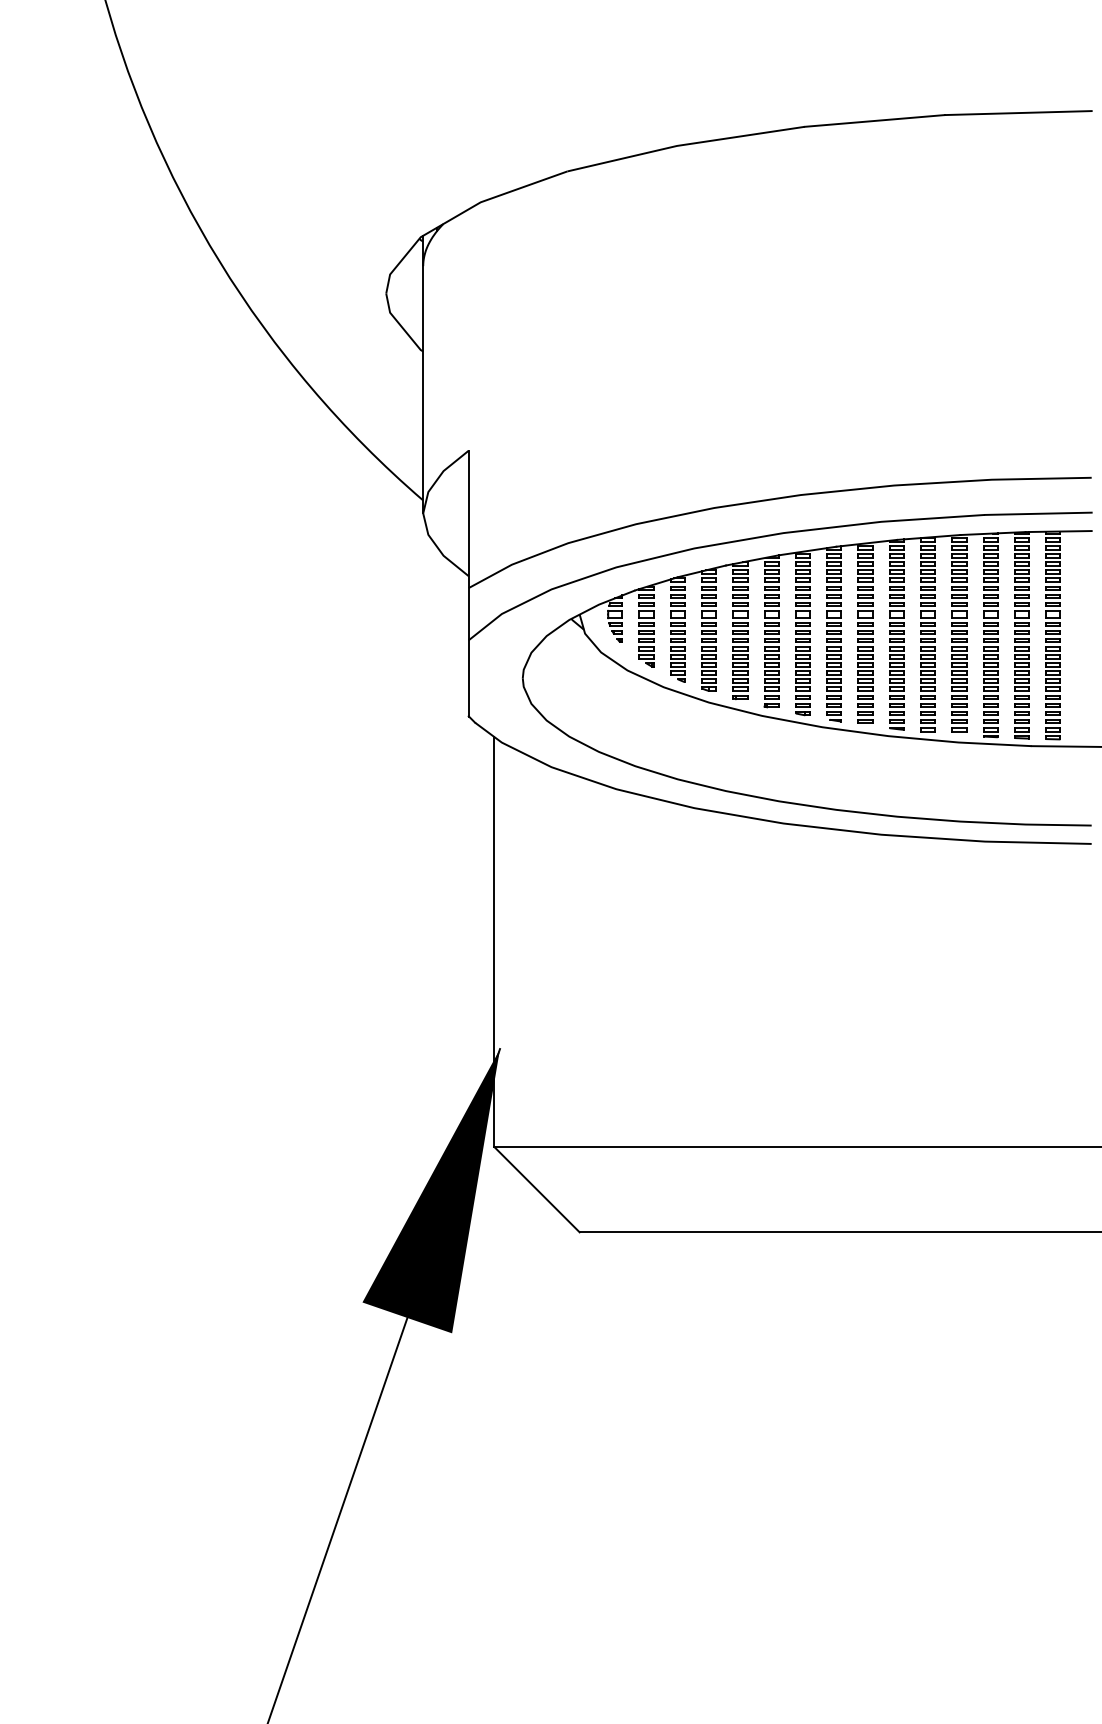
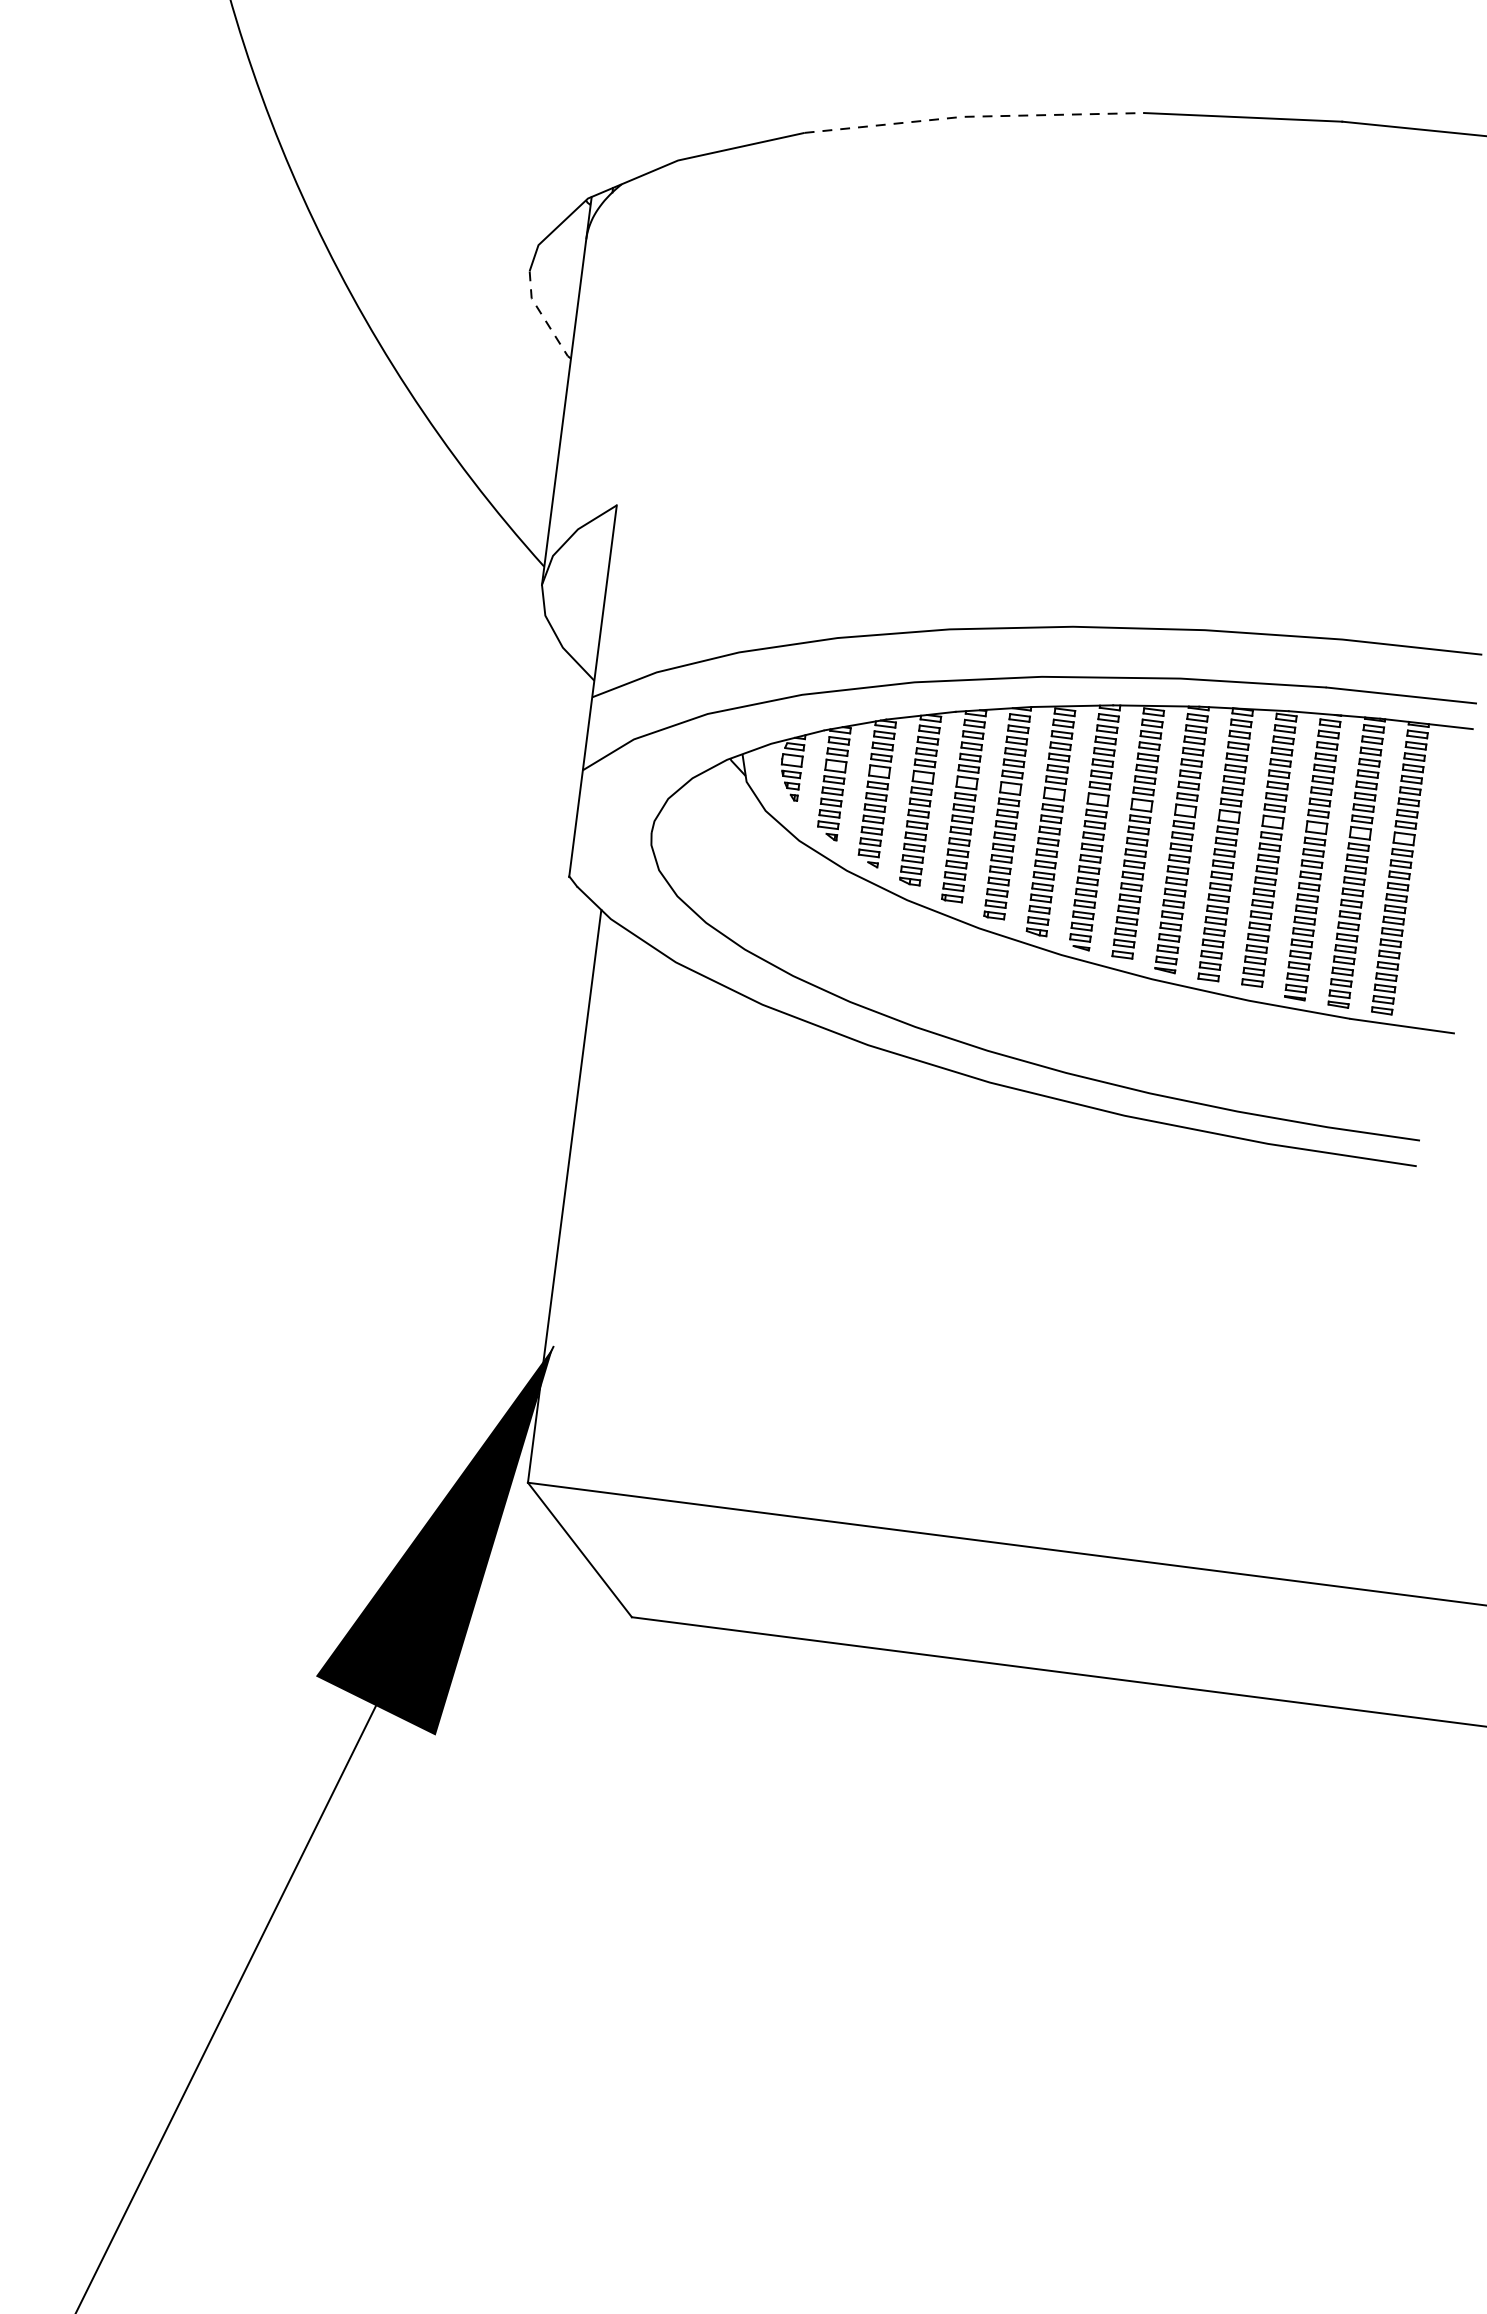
line: (684, 144) -> (973, 116), solid -> dashed
line: (400, 324) -> (544, 316), solid -> dashed

